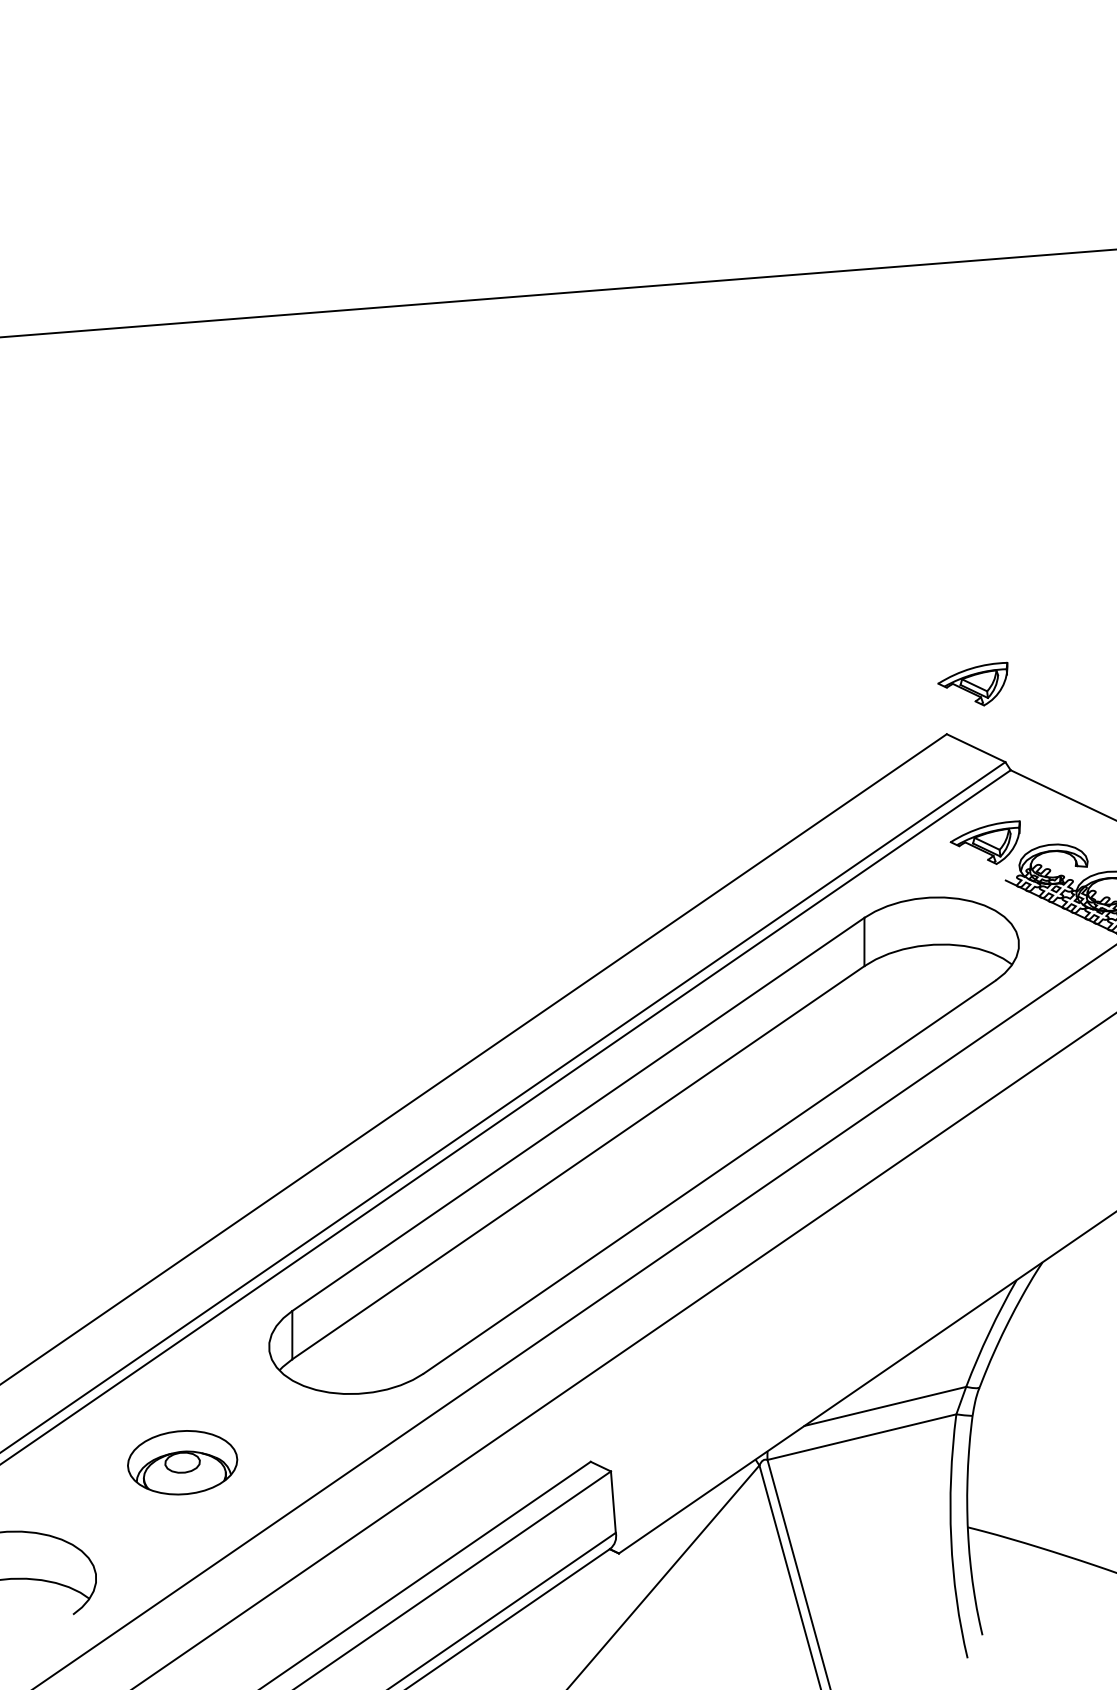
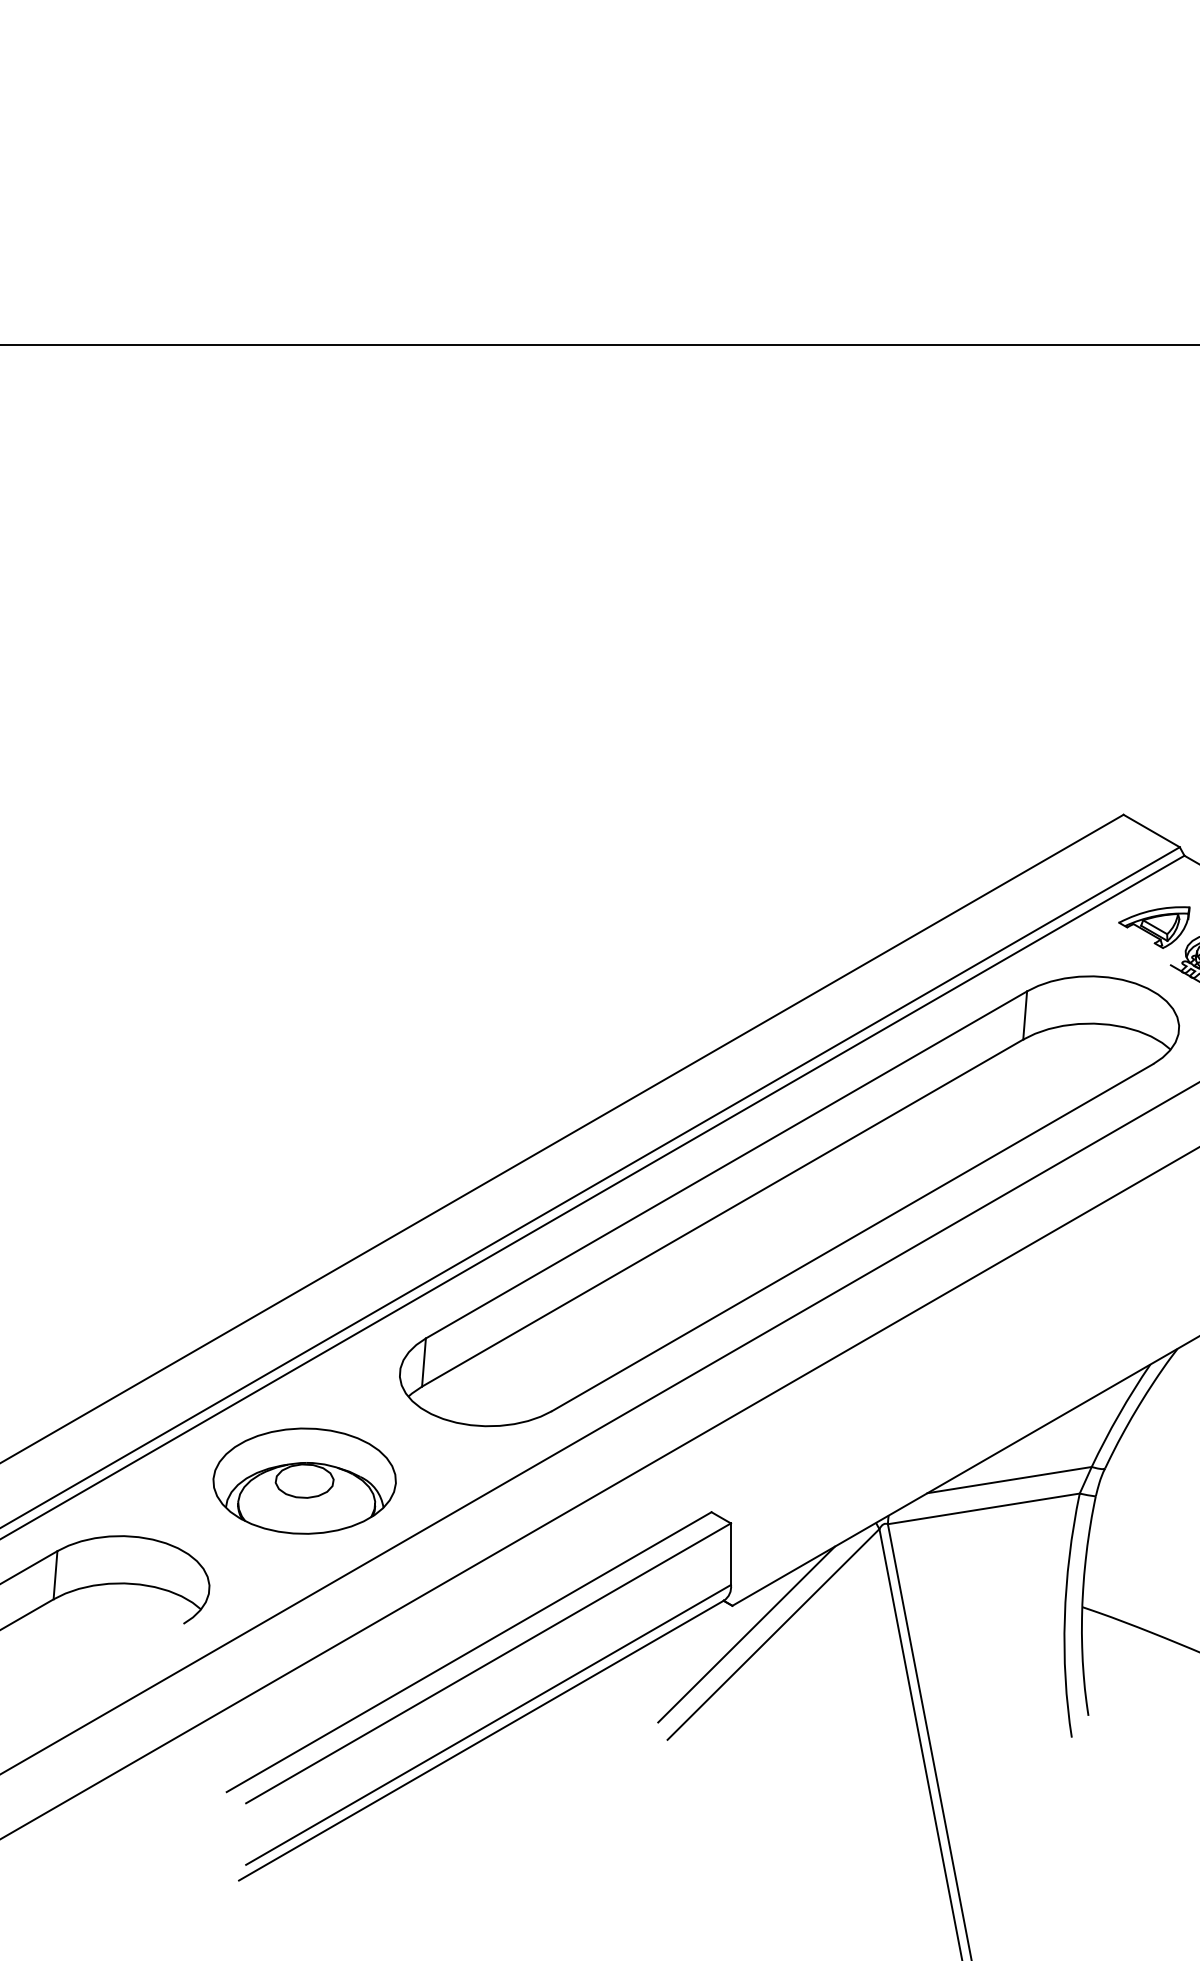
part: (973, 685) -> (1154, 768), removed
part: (182, 1462) -> (304, 1480), size x1.67
line: (635, 1580) -> (746, 1634), added

